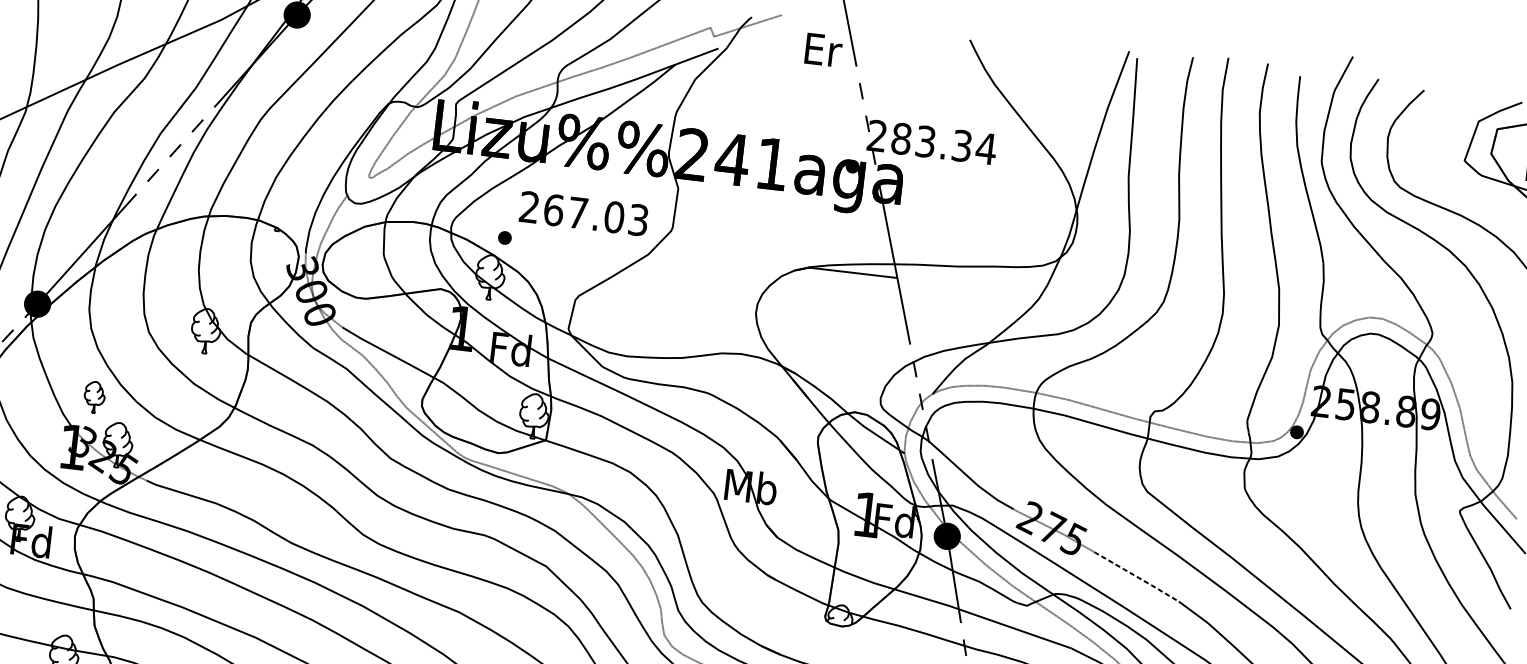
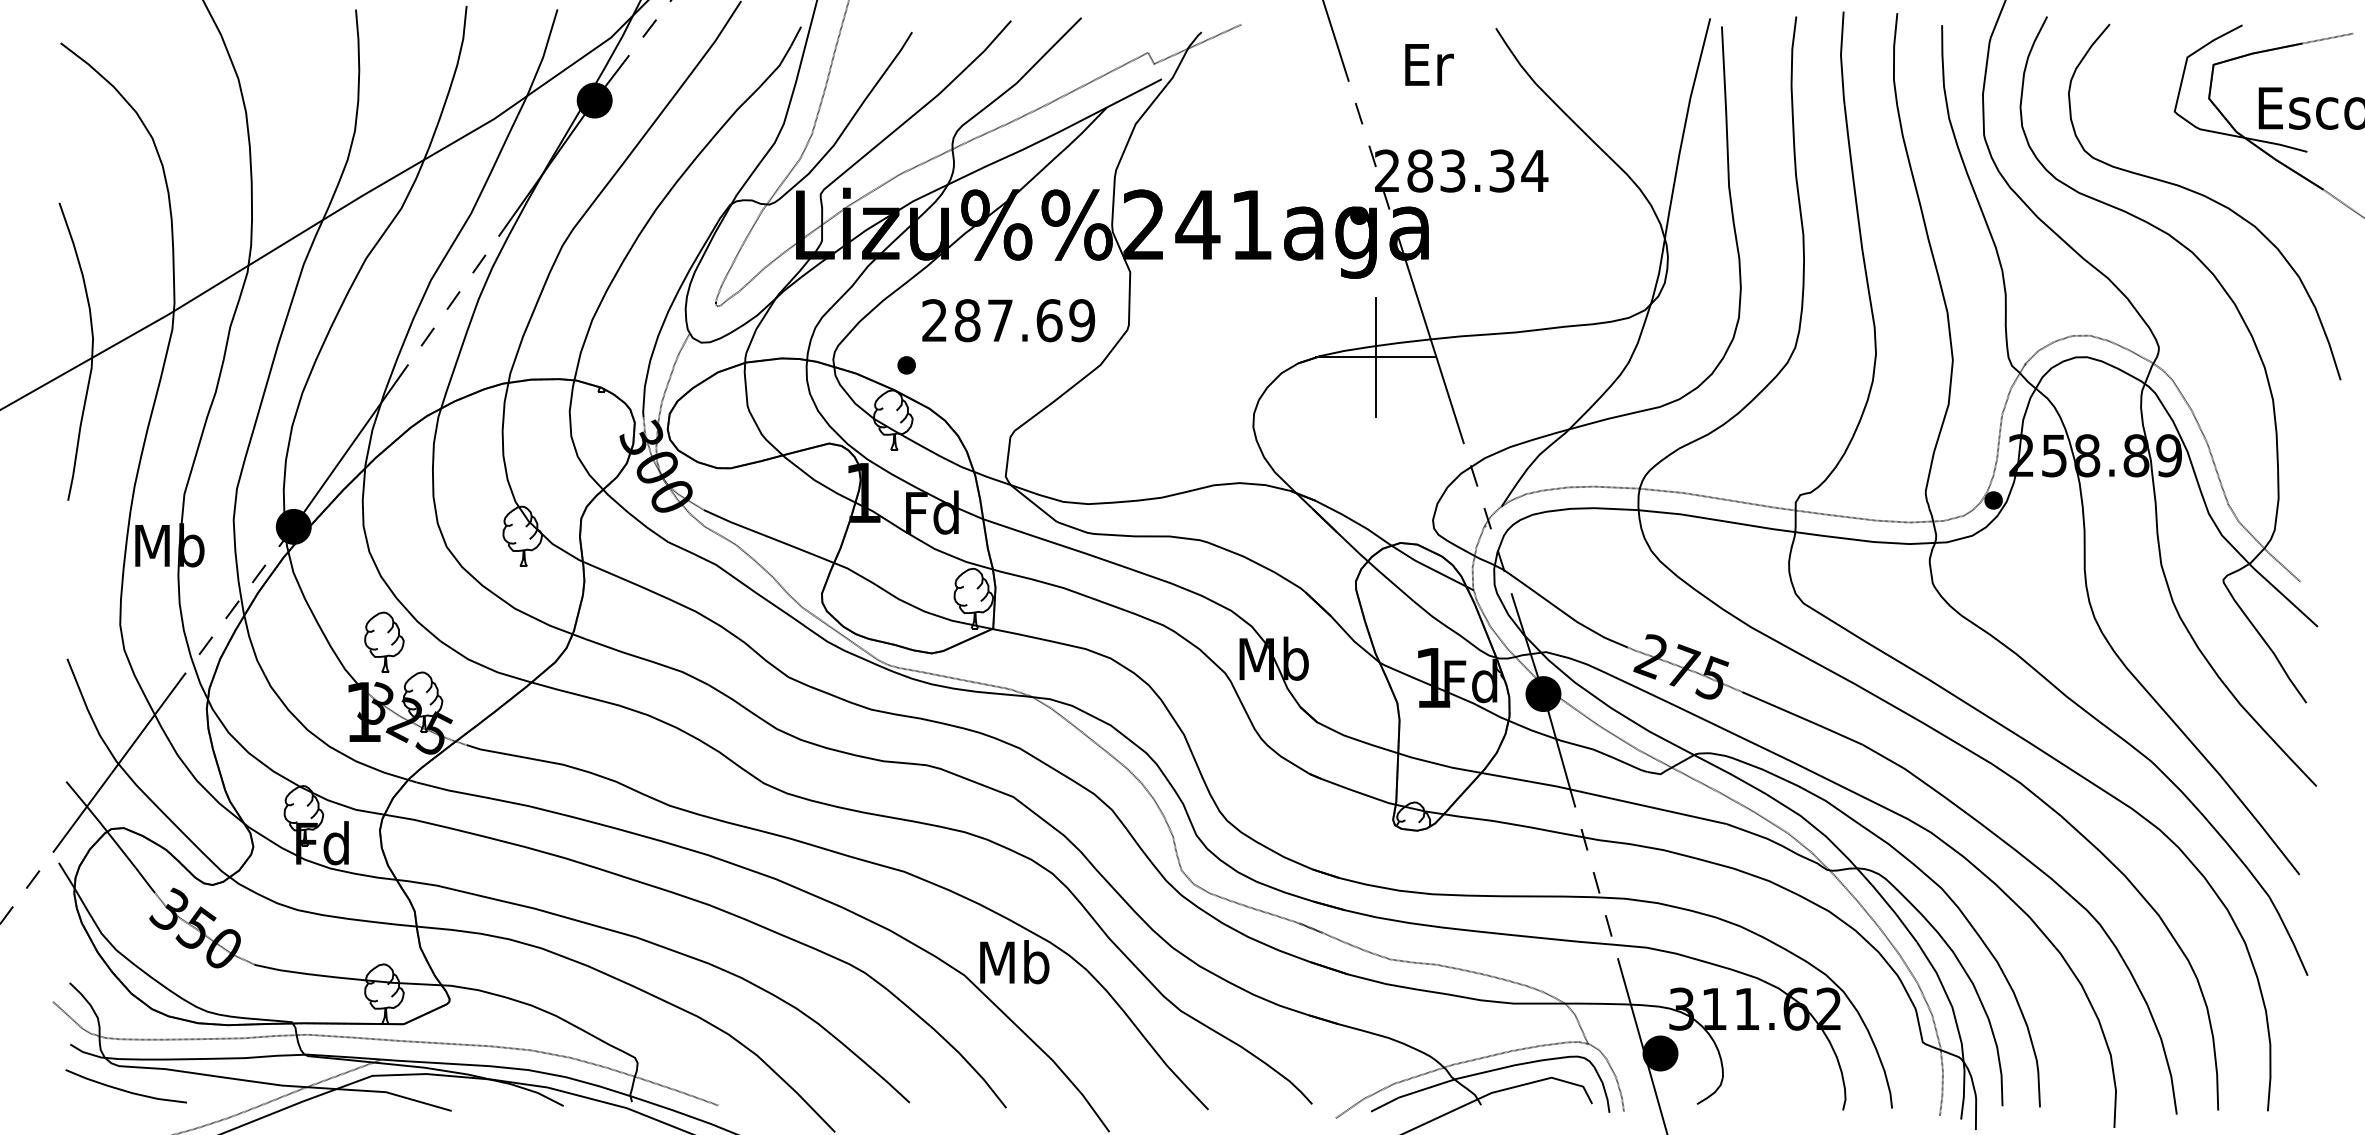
text: (823, 49) -> (1429, 64), moved
text: (595, 215) -> (1024, 320), 267.03 -> 287.69
line: (852, 272) -> (1375, 356), added
part: (94, 396) -> (384, 641), size x1.43
line: (1137, 577) -> (1803, 718), dashed -> solid

